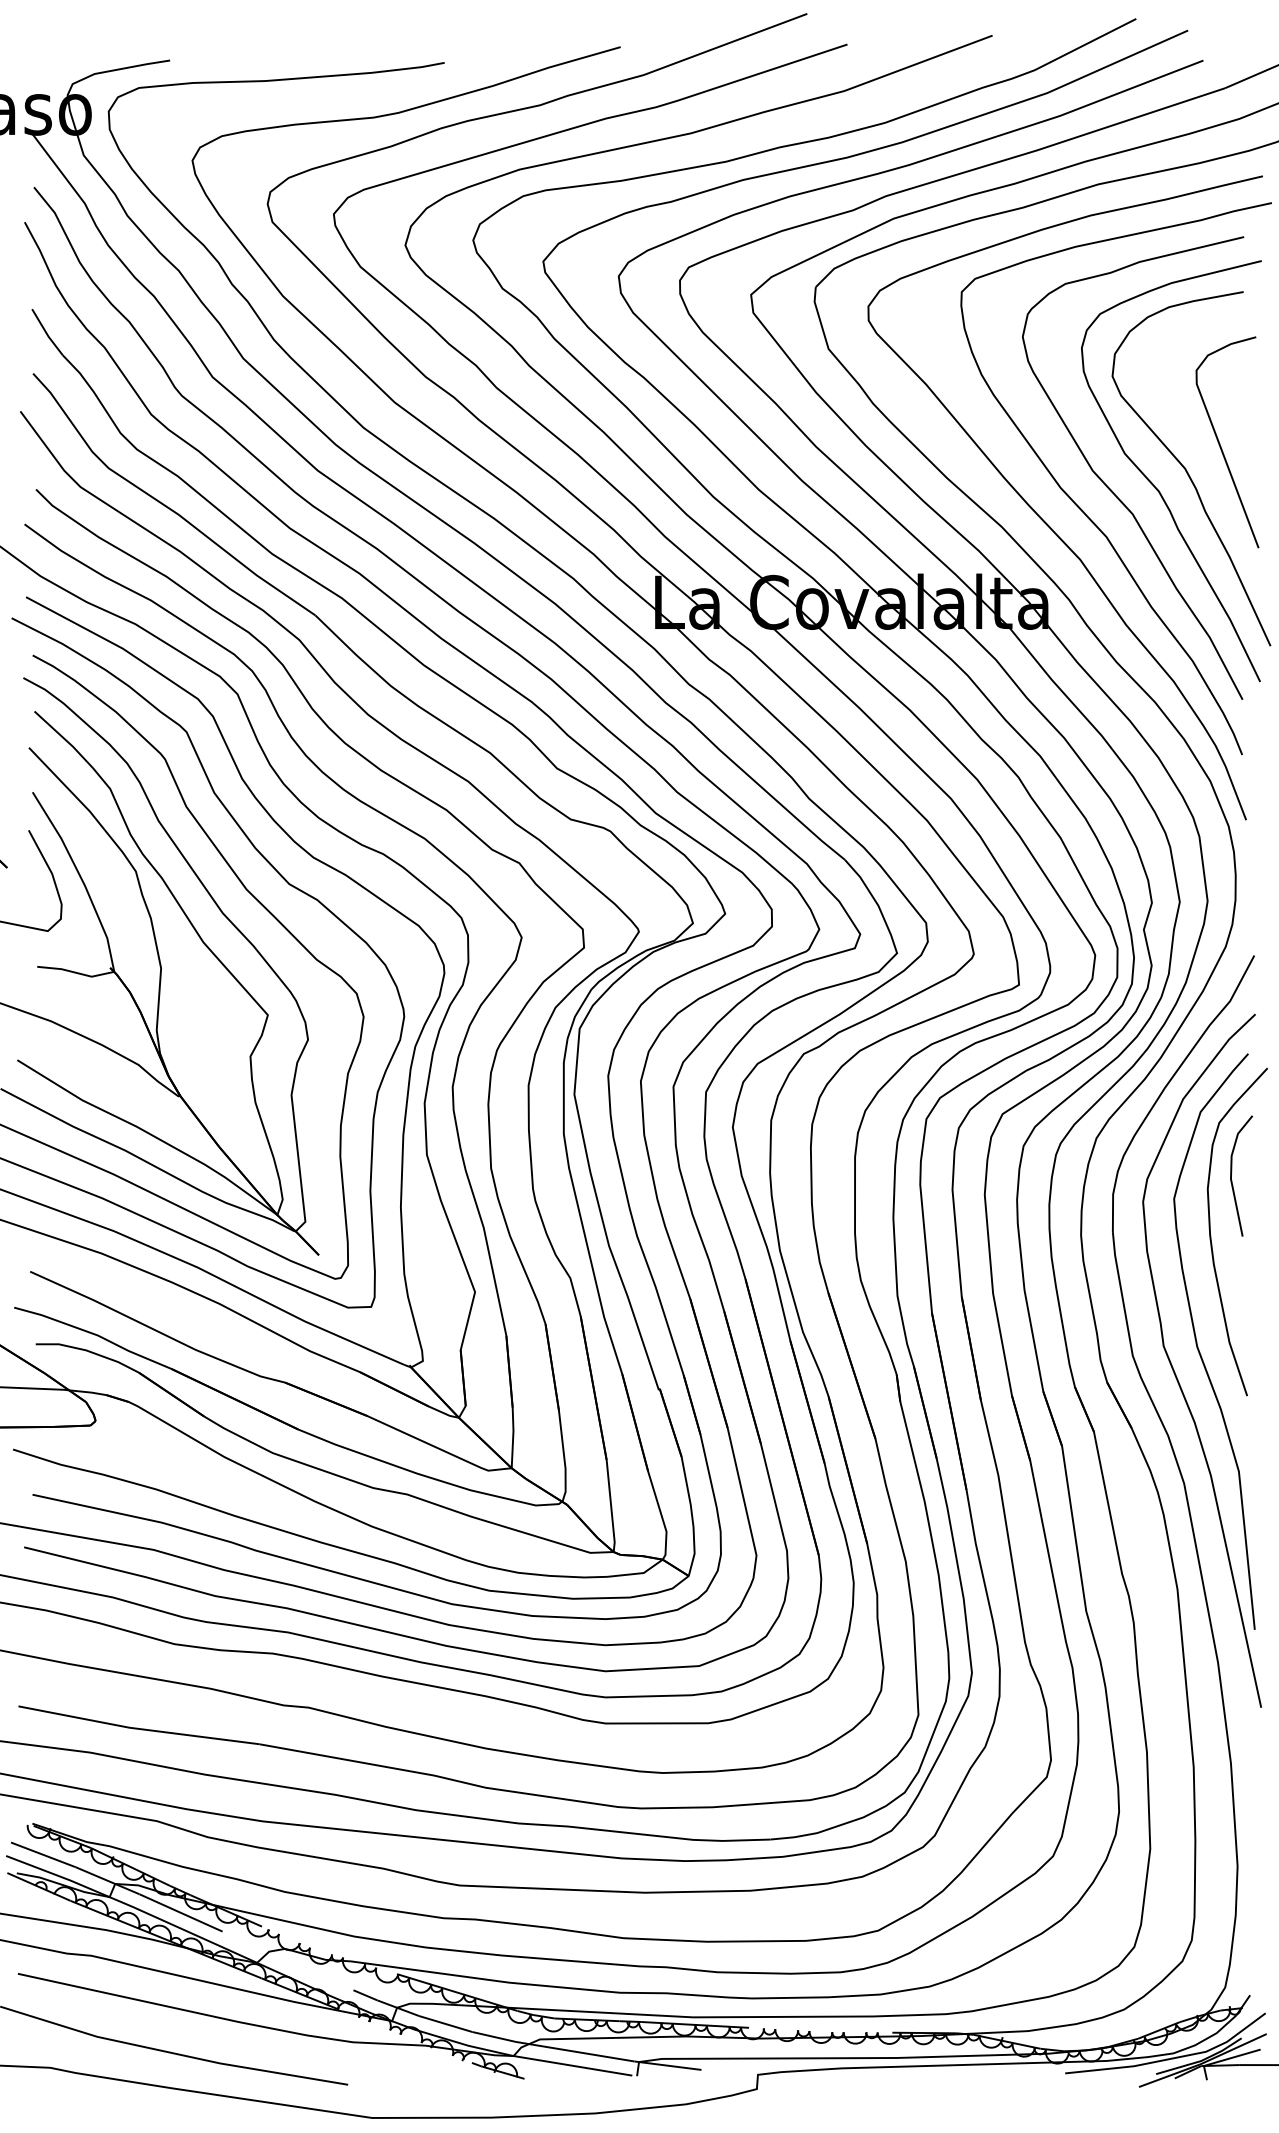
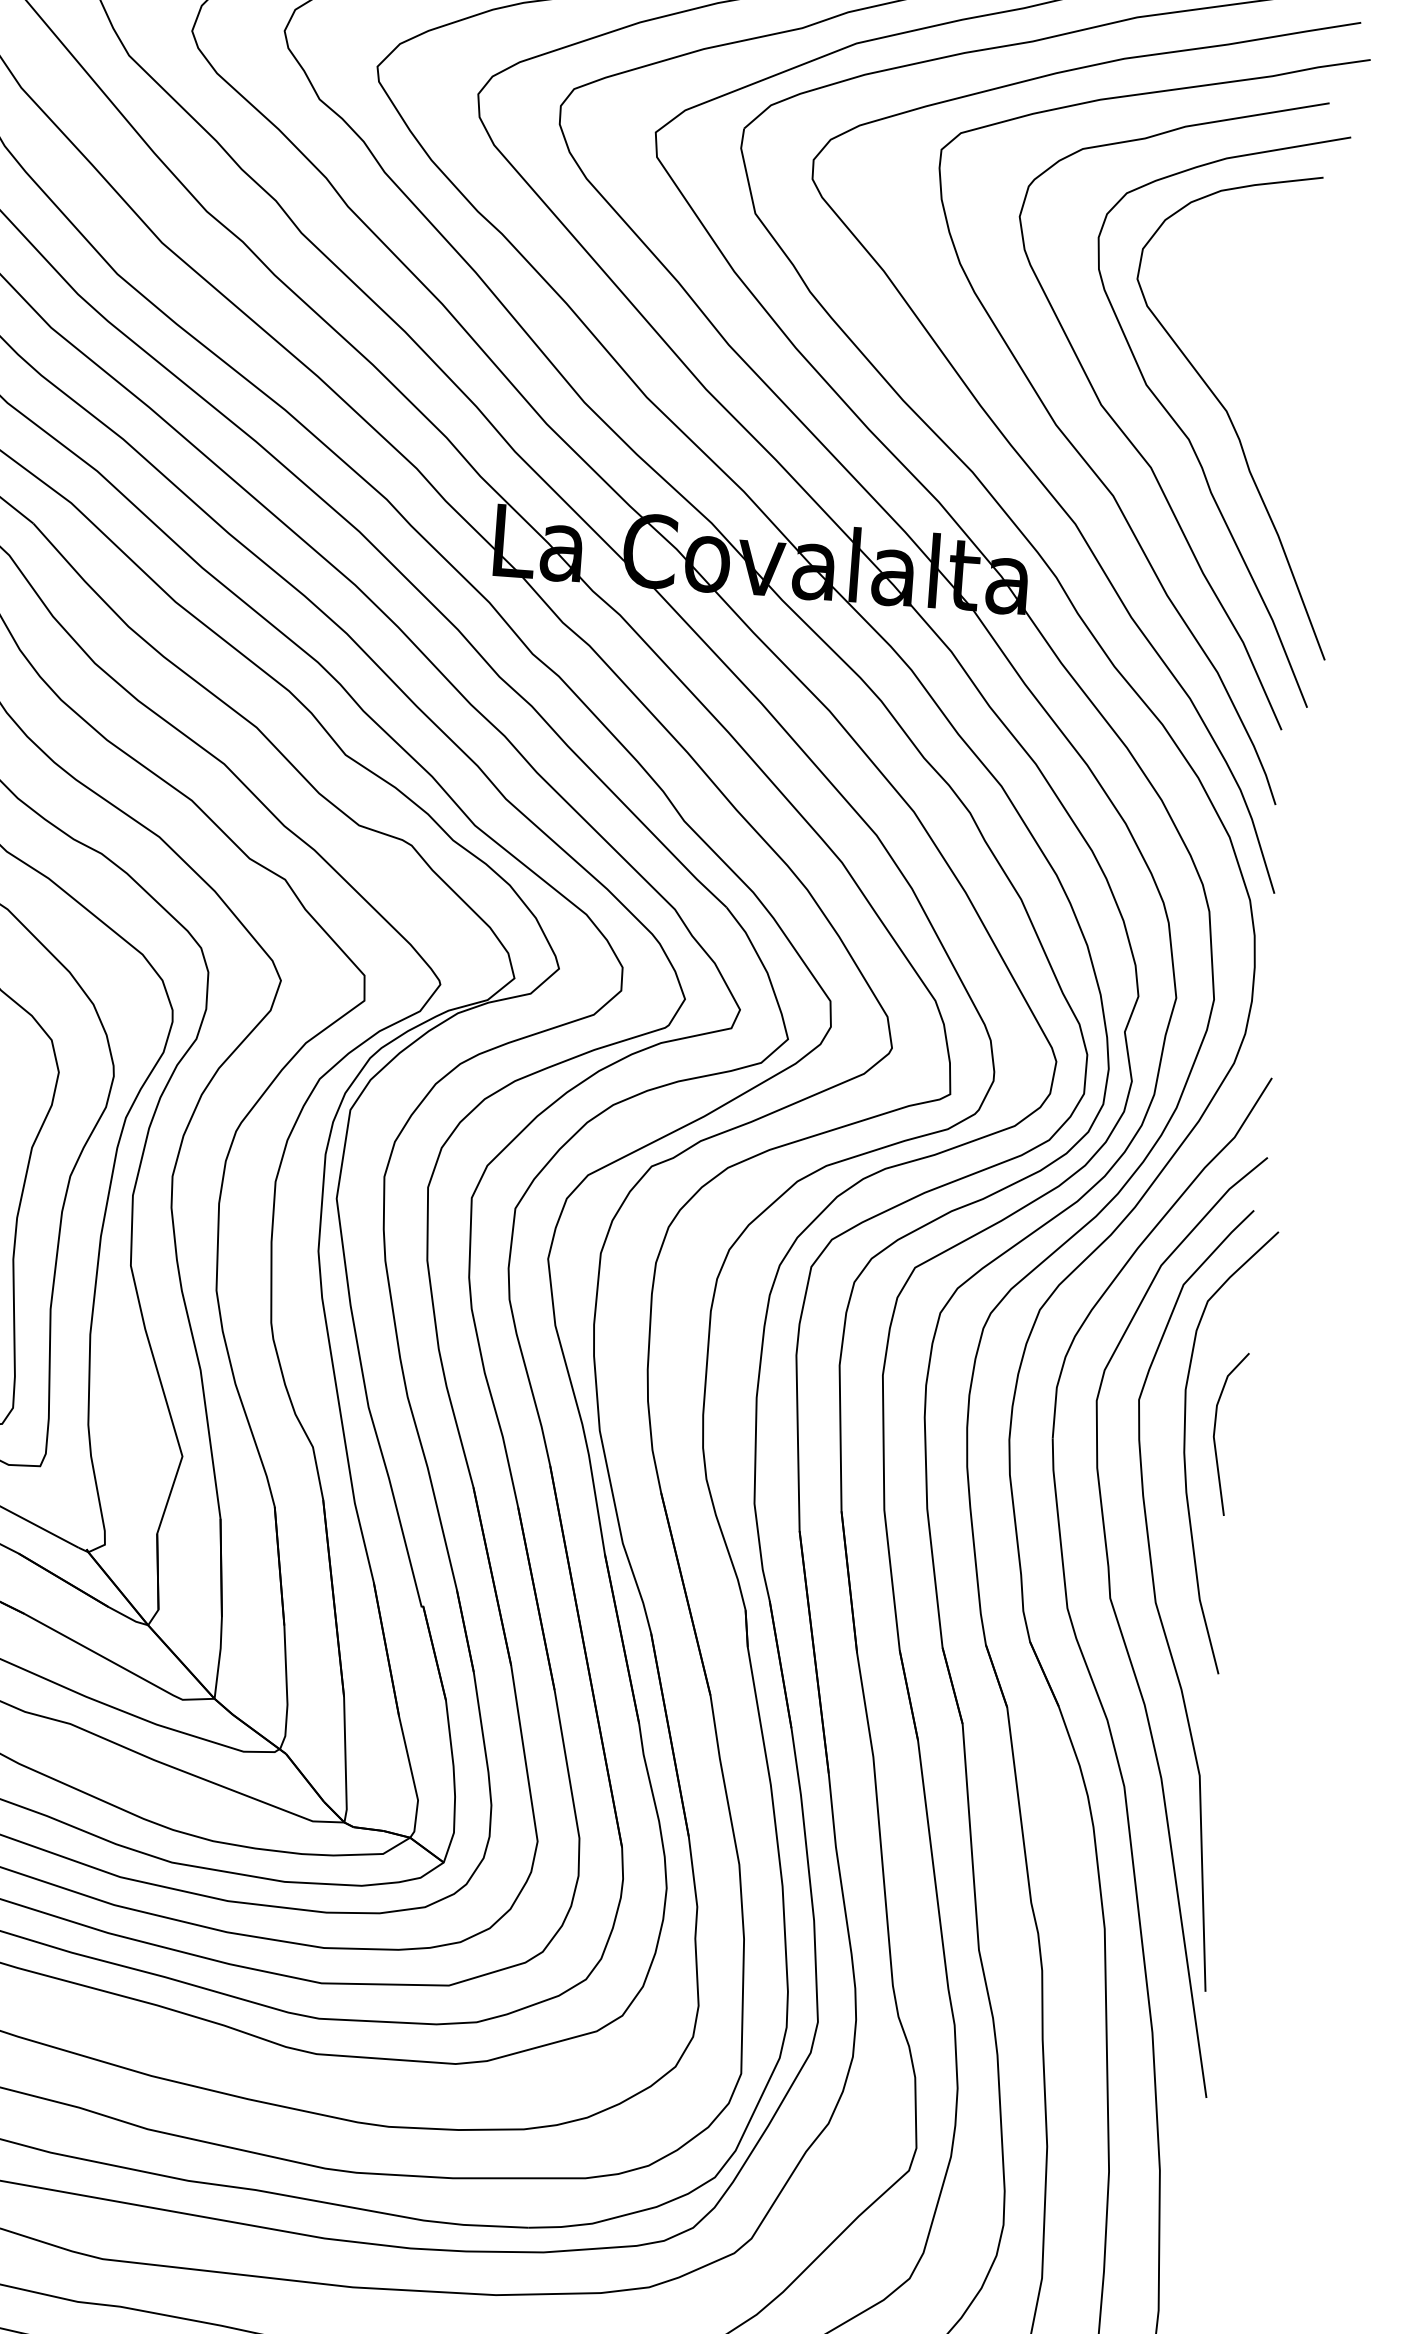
curve: (1220, 443) -> (1277, 380), removed
line: (1232, 1172) -> (1216, 1428), moved

